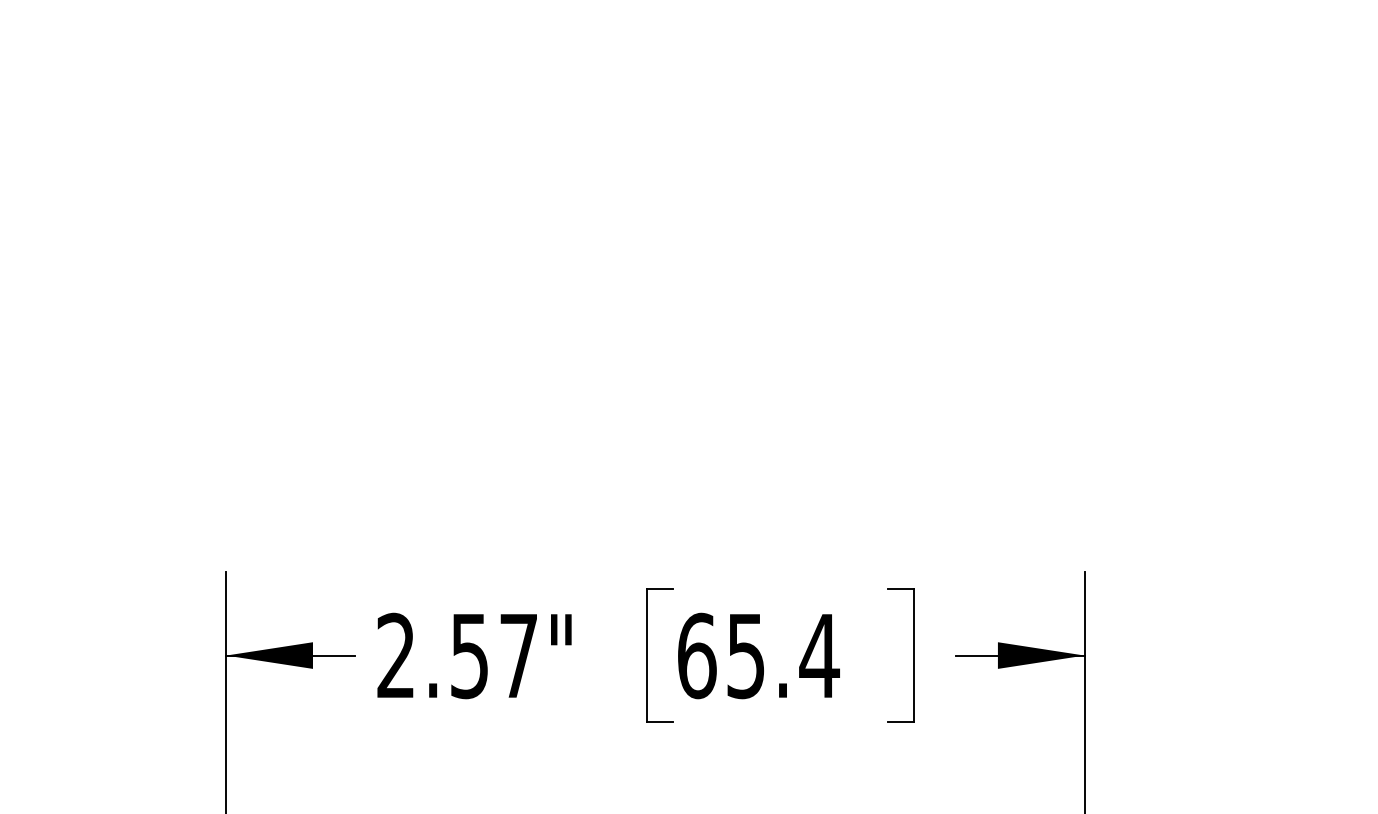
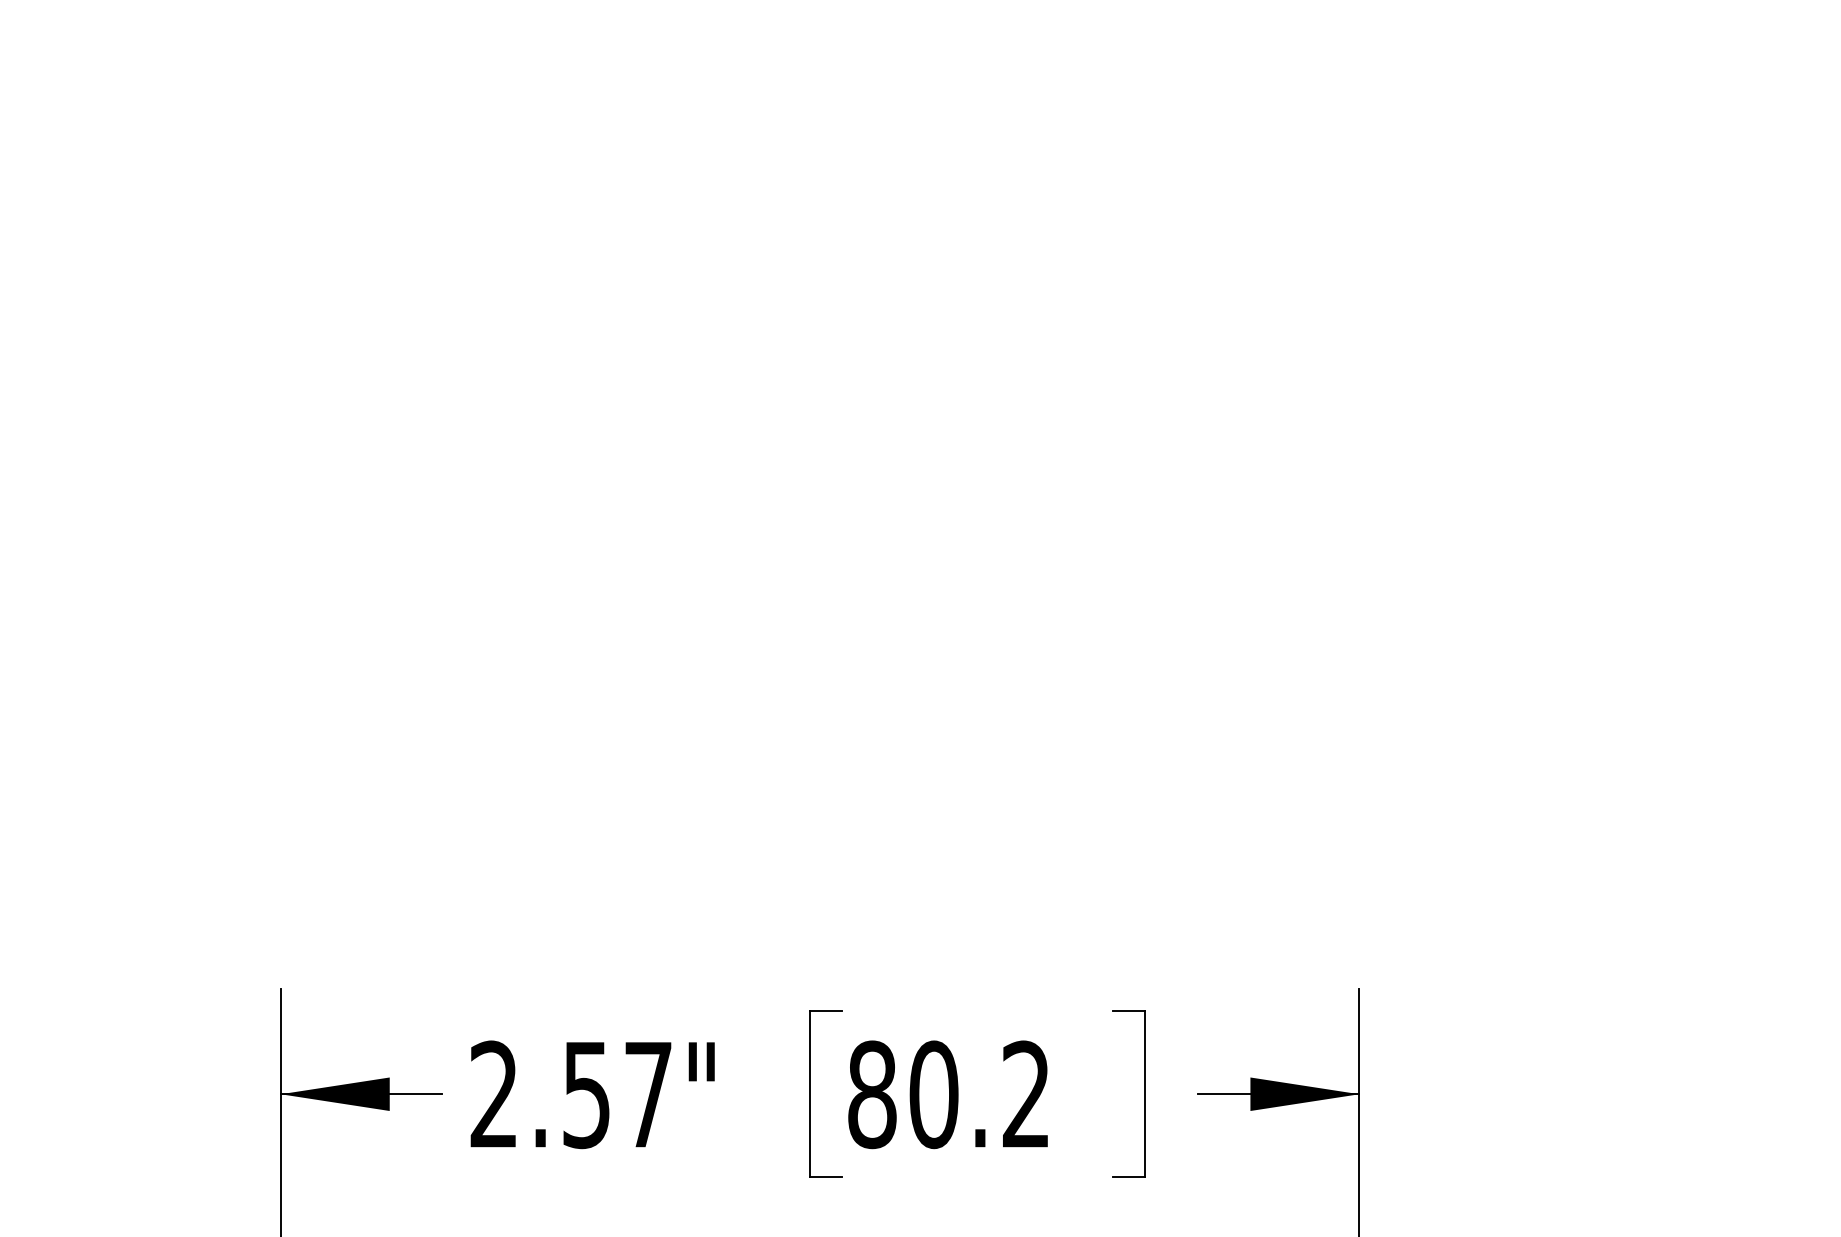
text: (758, 655) -> (949, 1094), 65.4 -> 80.2

